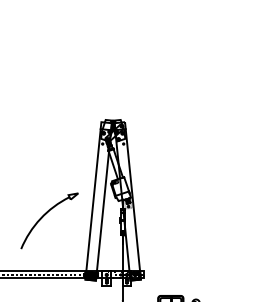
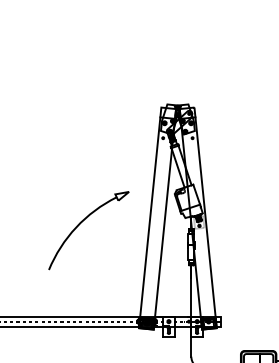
part: (45, 215) -> (83, 222), moved

